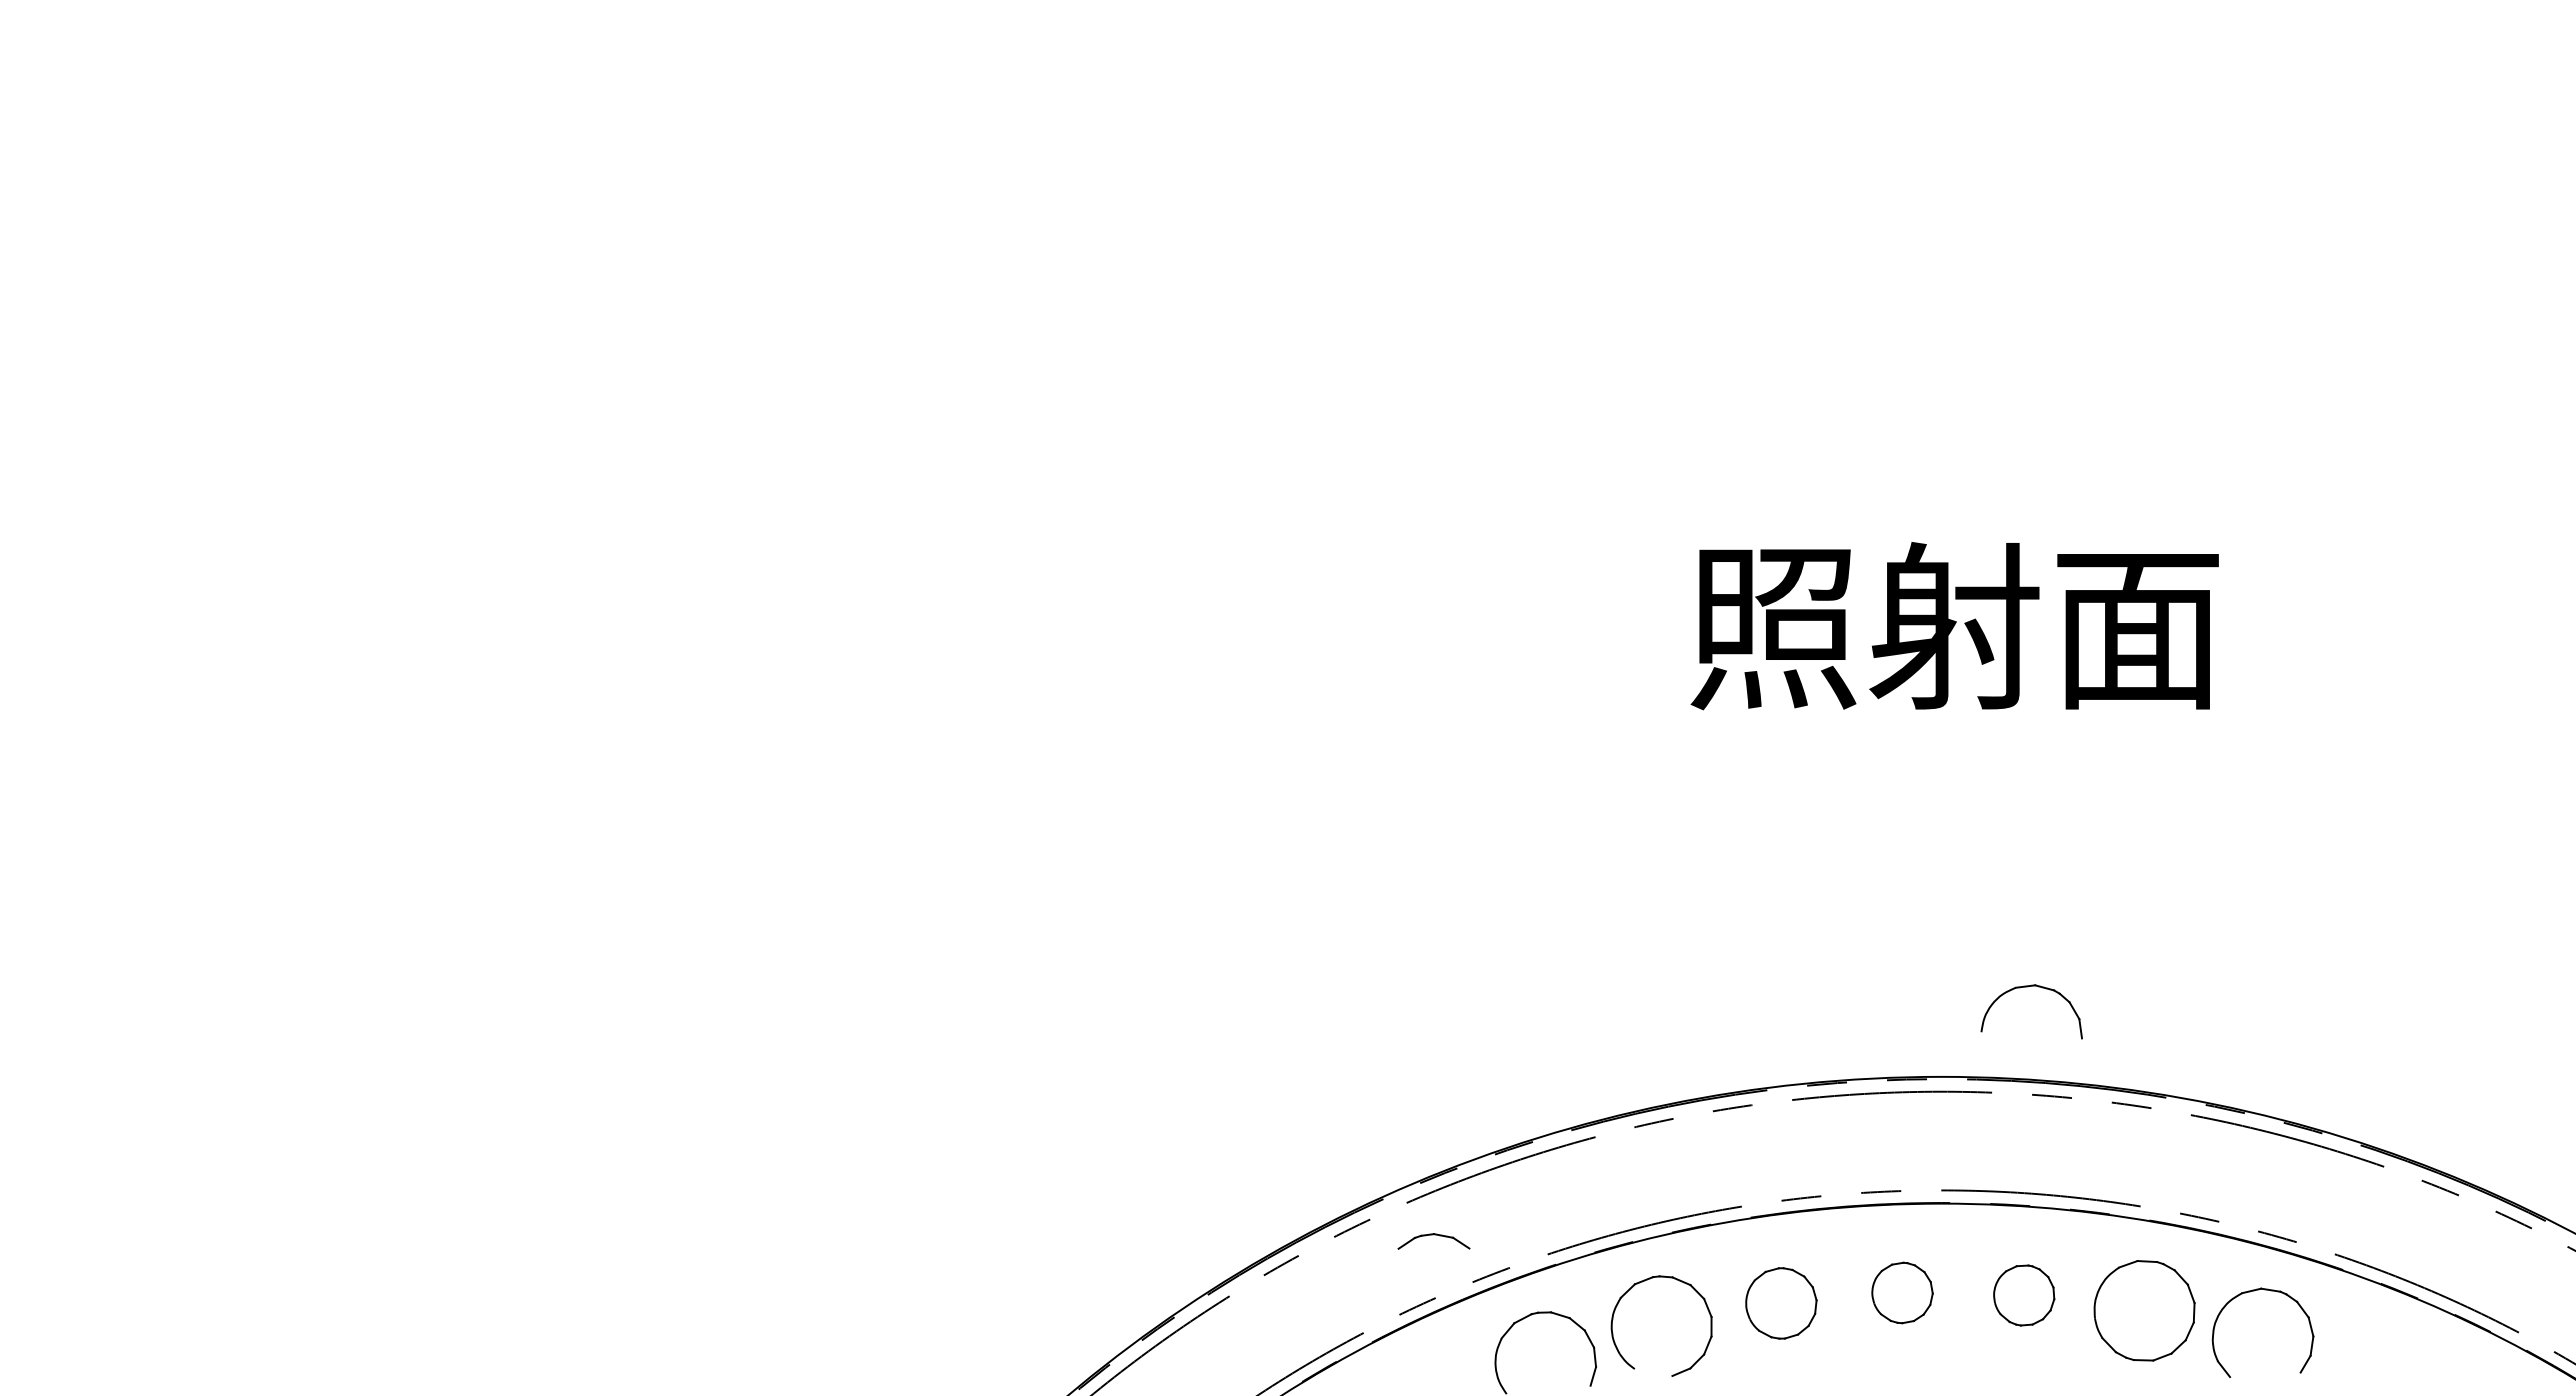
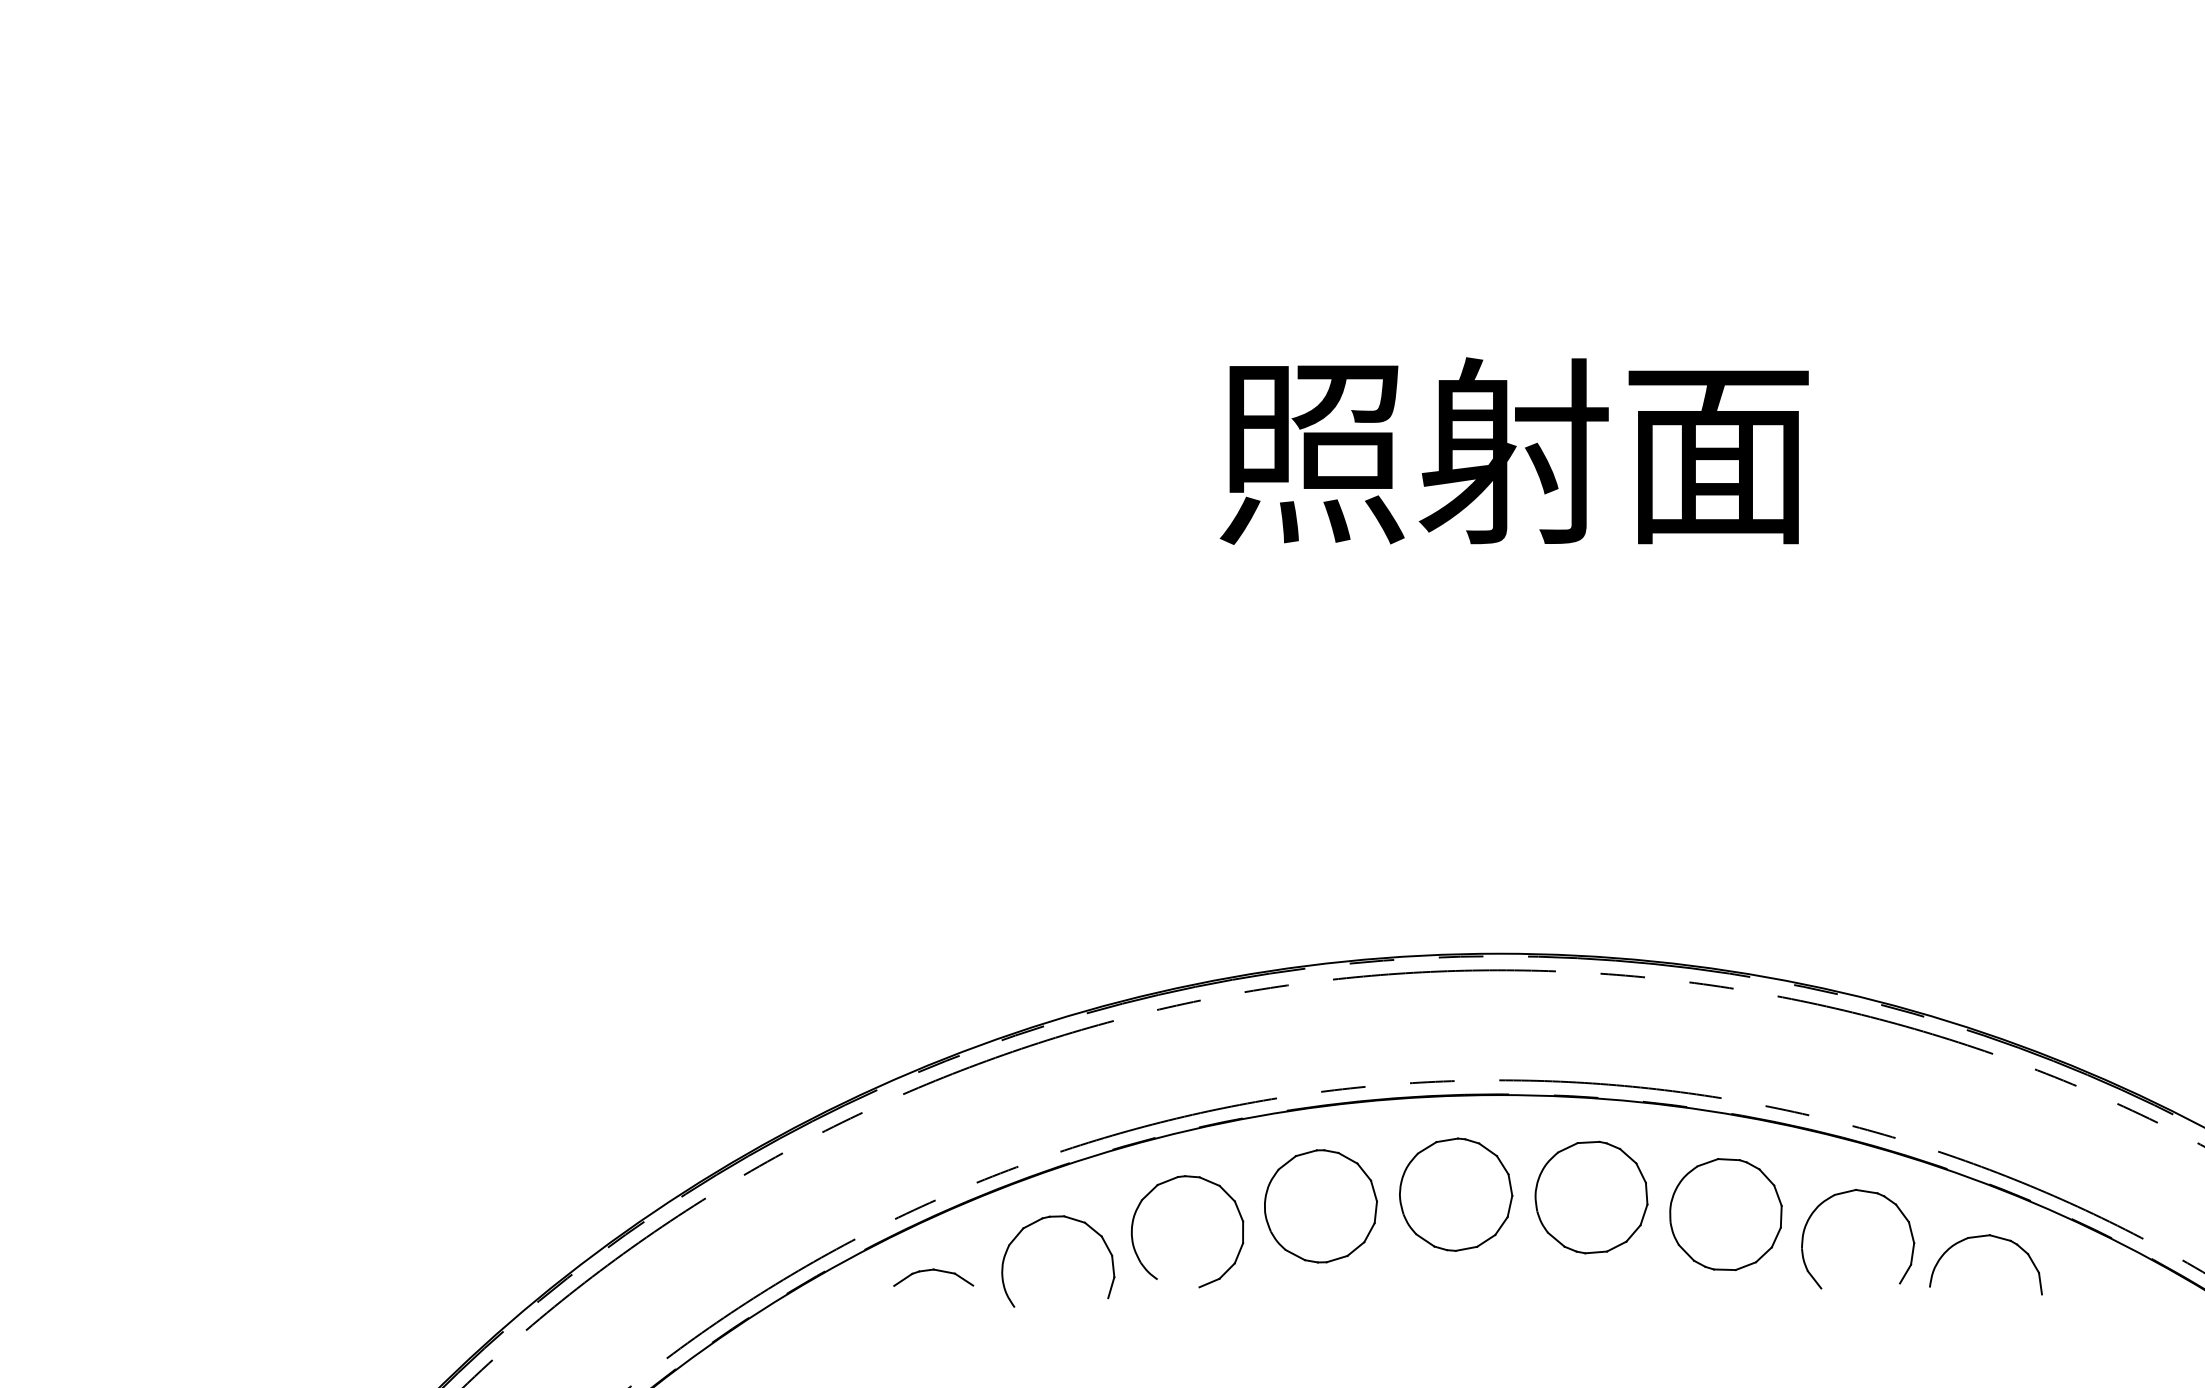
part: (2028, 987) -> (1982, 1237), moved
part: (1433, 1241) -> (933, 1277), moved
part: (1902, 1292) -> (1456, 1194), size x1.67
part: (2024, 1295) -> (1592, 1197), size x1.67
part: (1781, 1303) -> (1321, 1206), size x1.43

